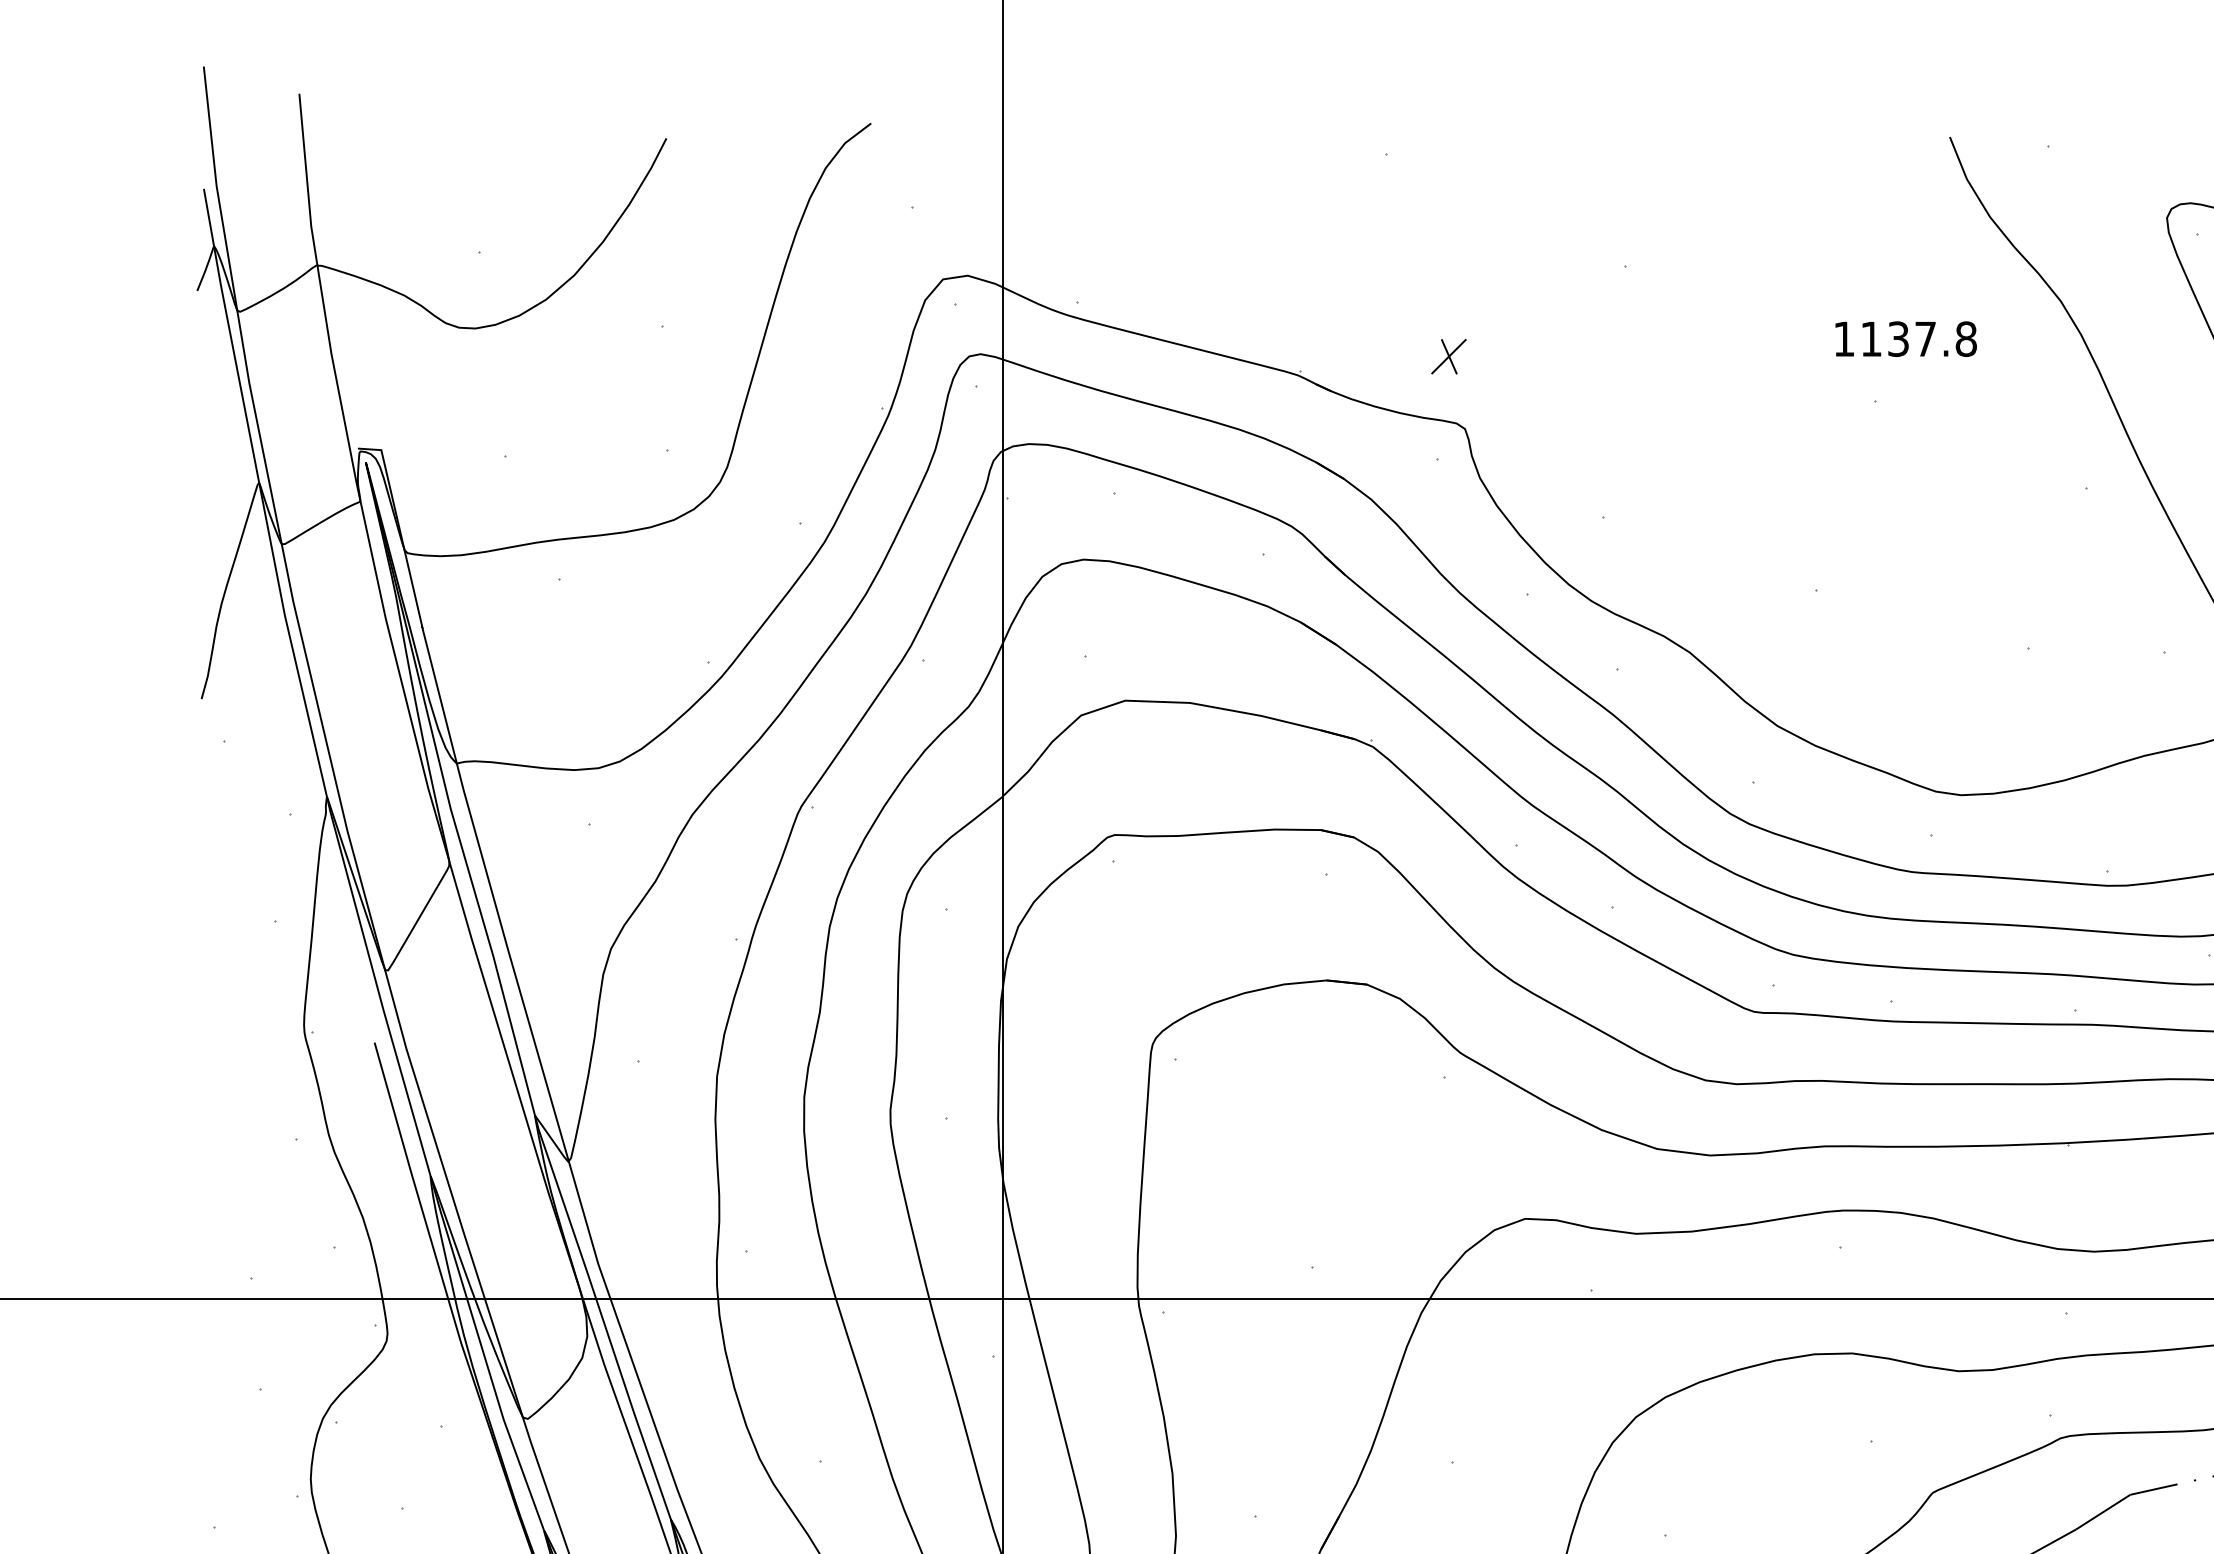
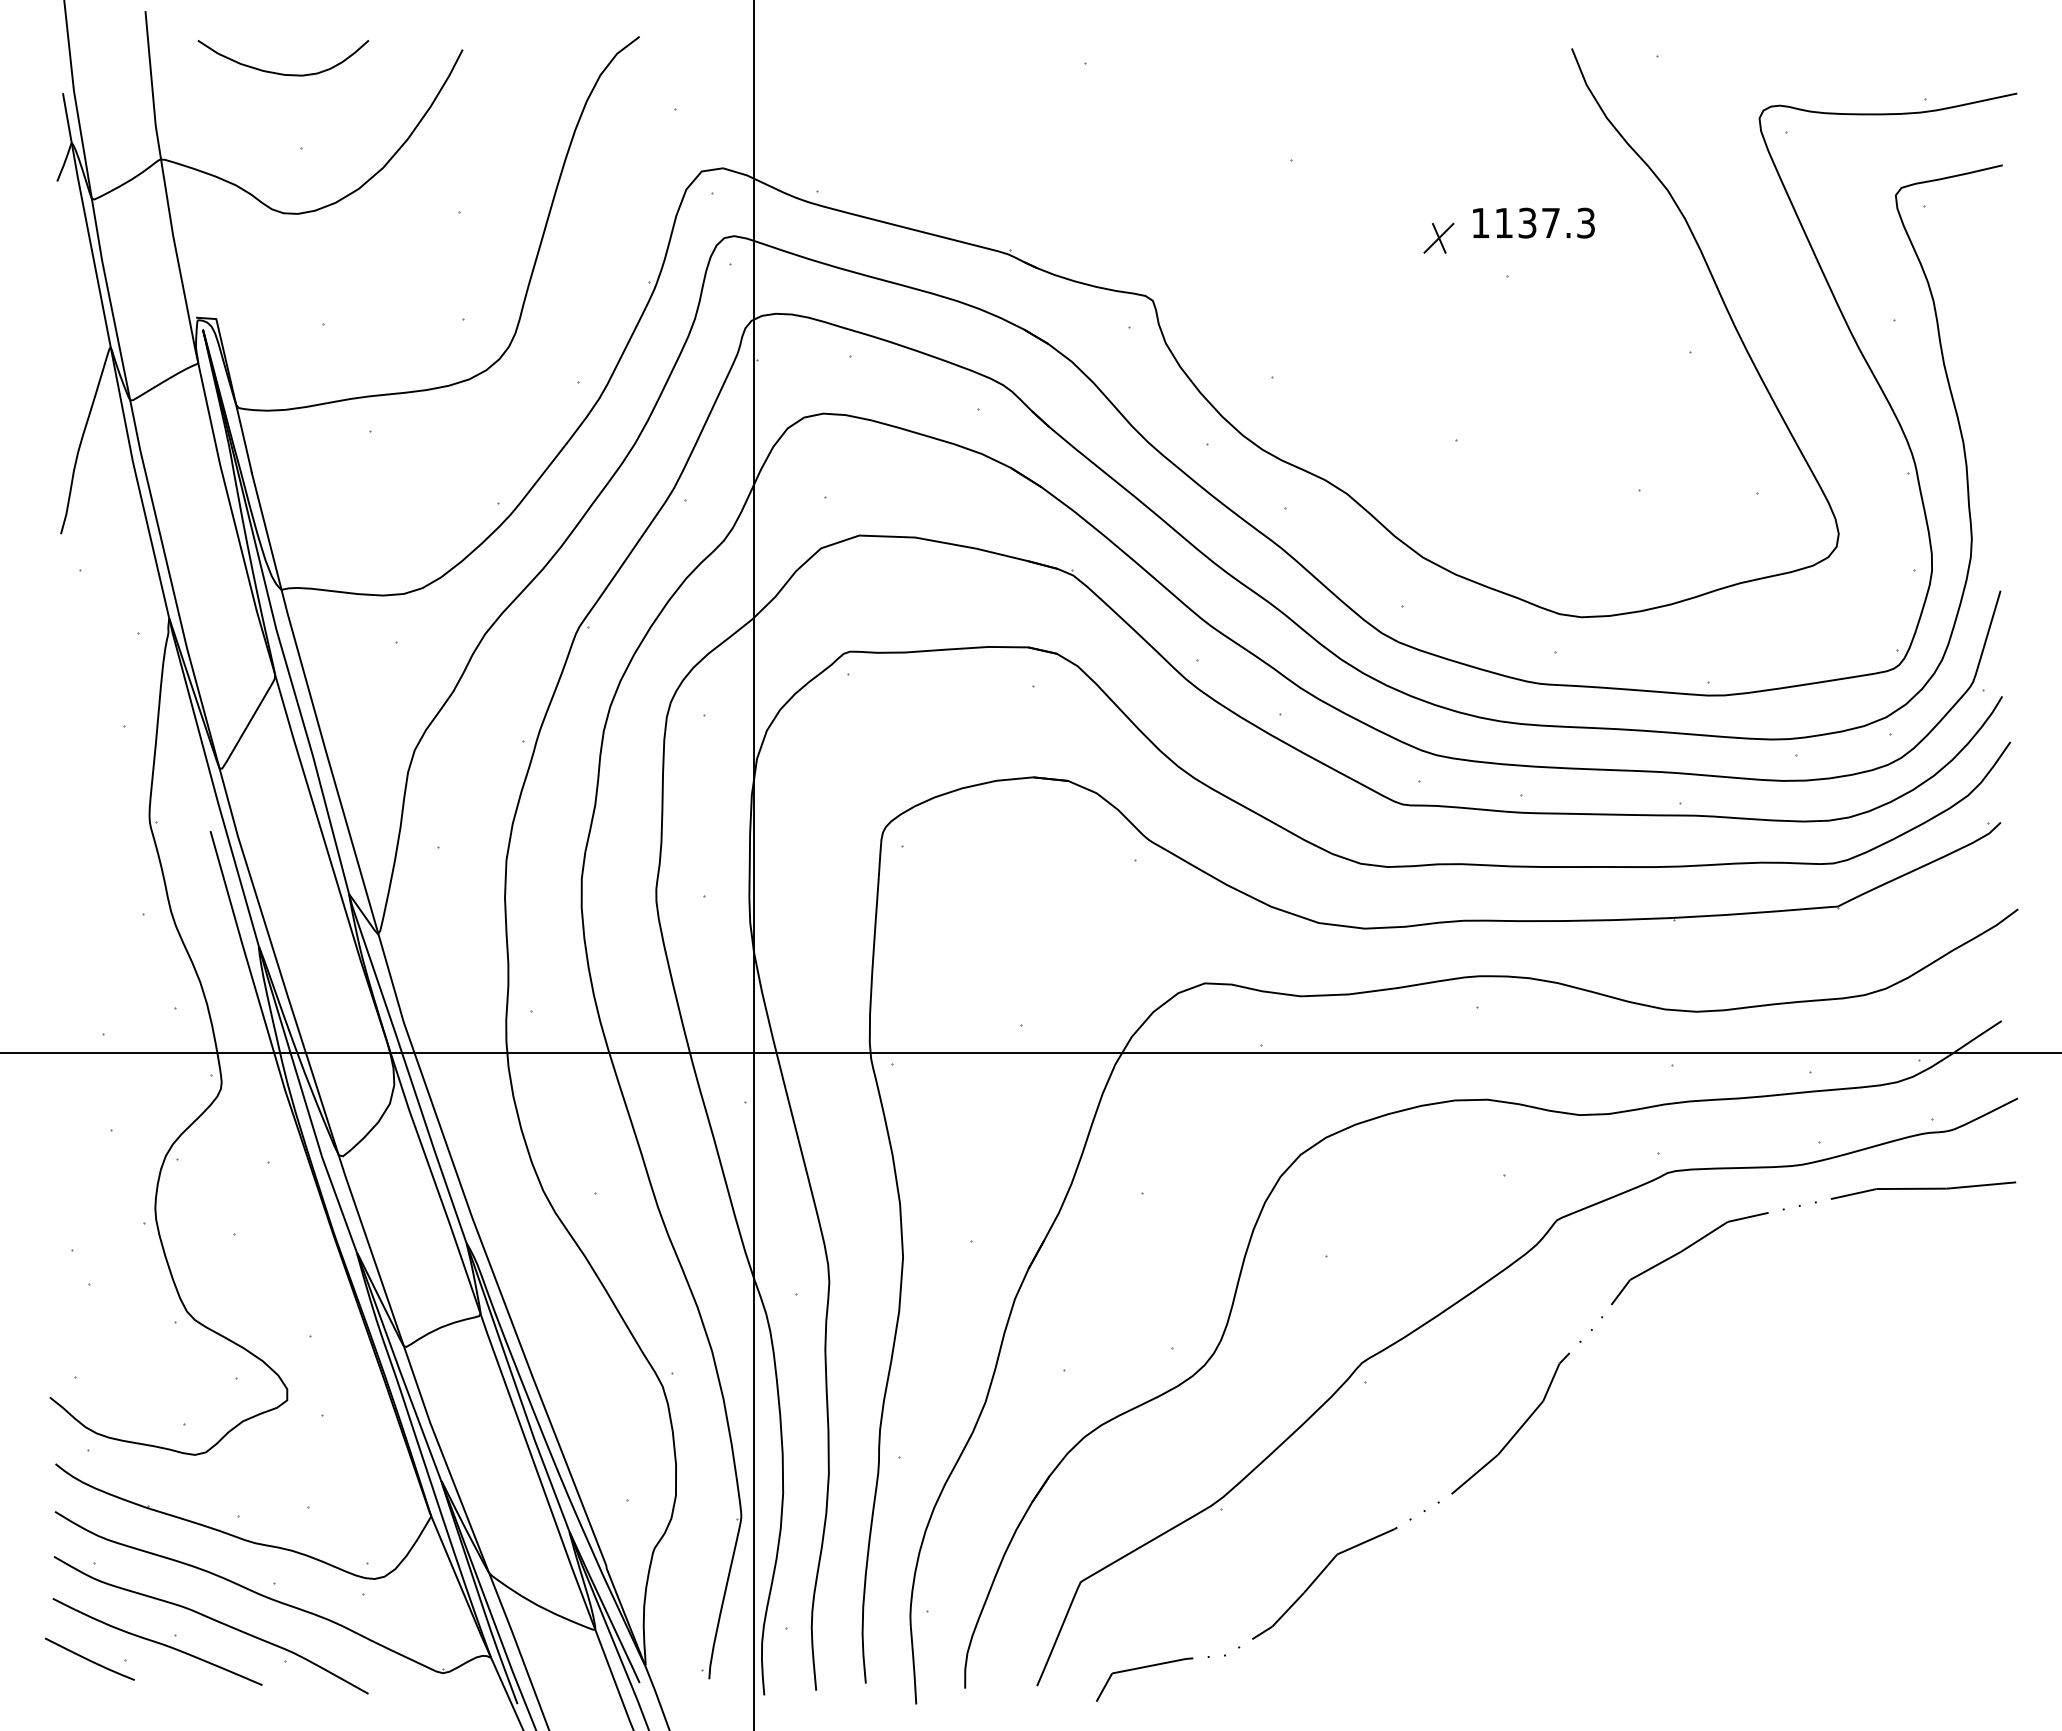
curve: (453, 164) -> (278, 72), added
text: (1966, 338) -> (1586, 222), 1137.8 -> 1137.3
part: (1448, 355) -> (1438, 237), moved

